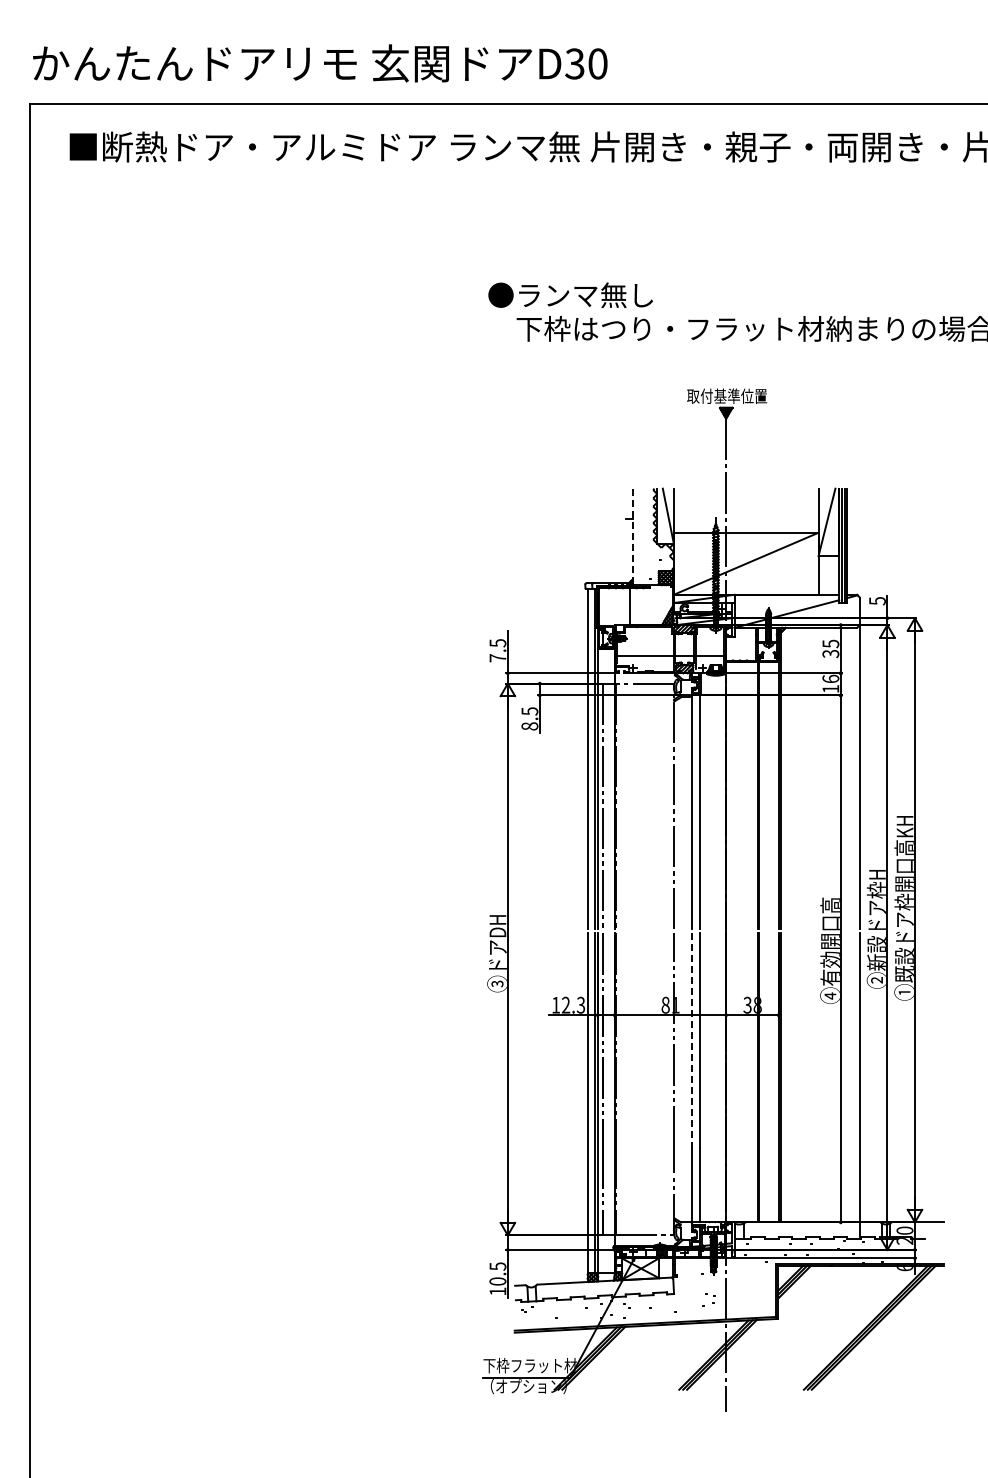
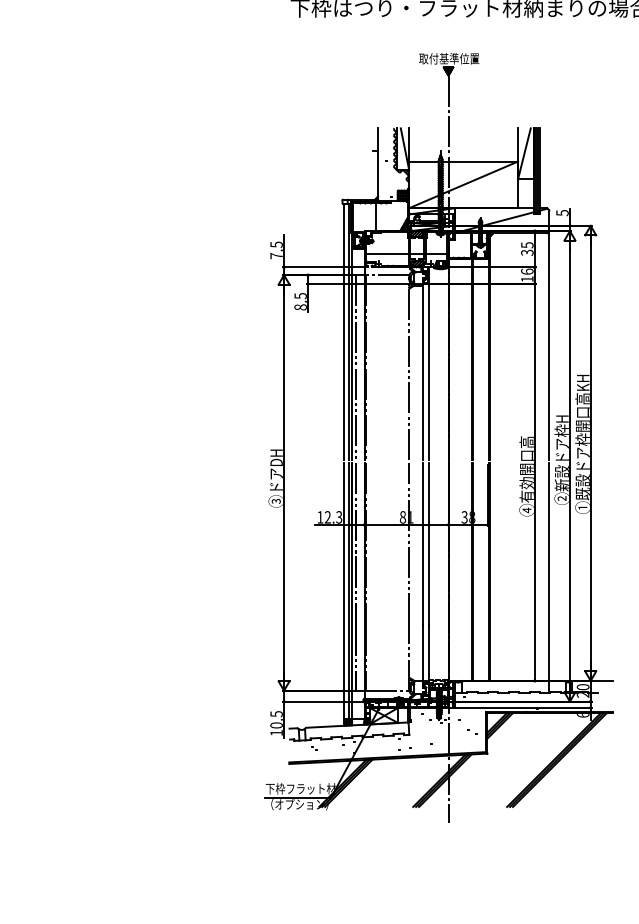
line: (632, 537) -> (377, 165), dashed -> solid
line: (691, 1040) -> (422, 543), dashed -> solid

